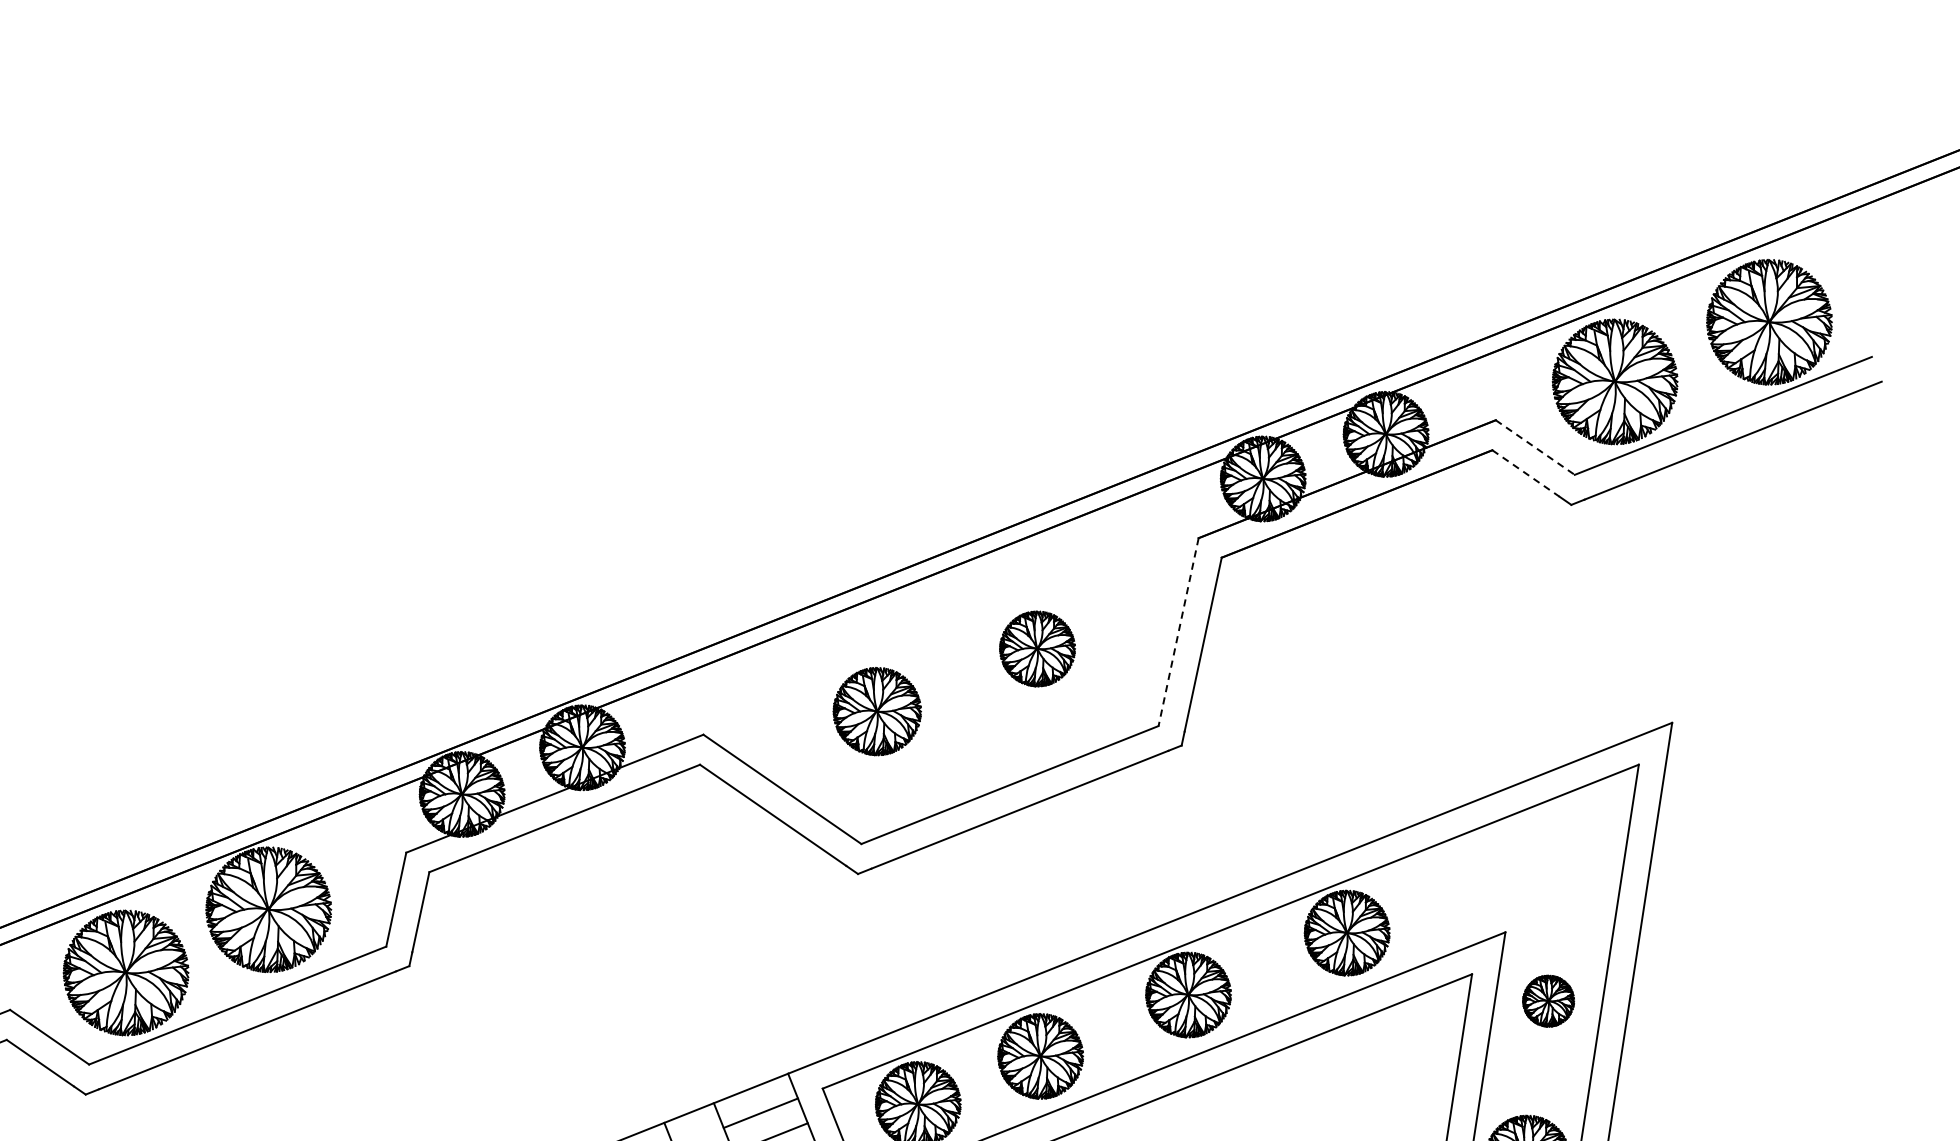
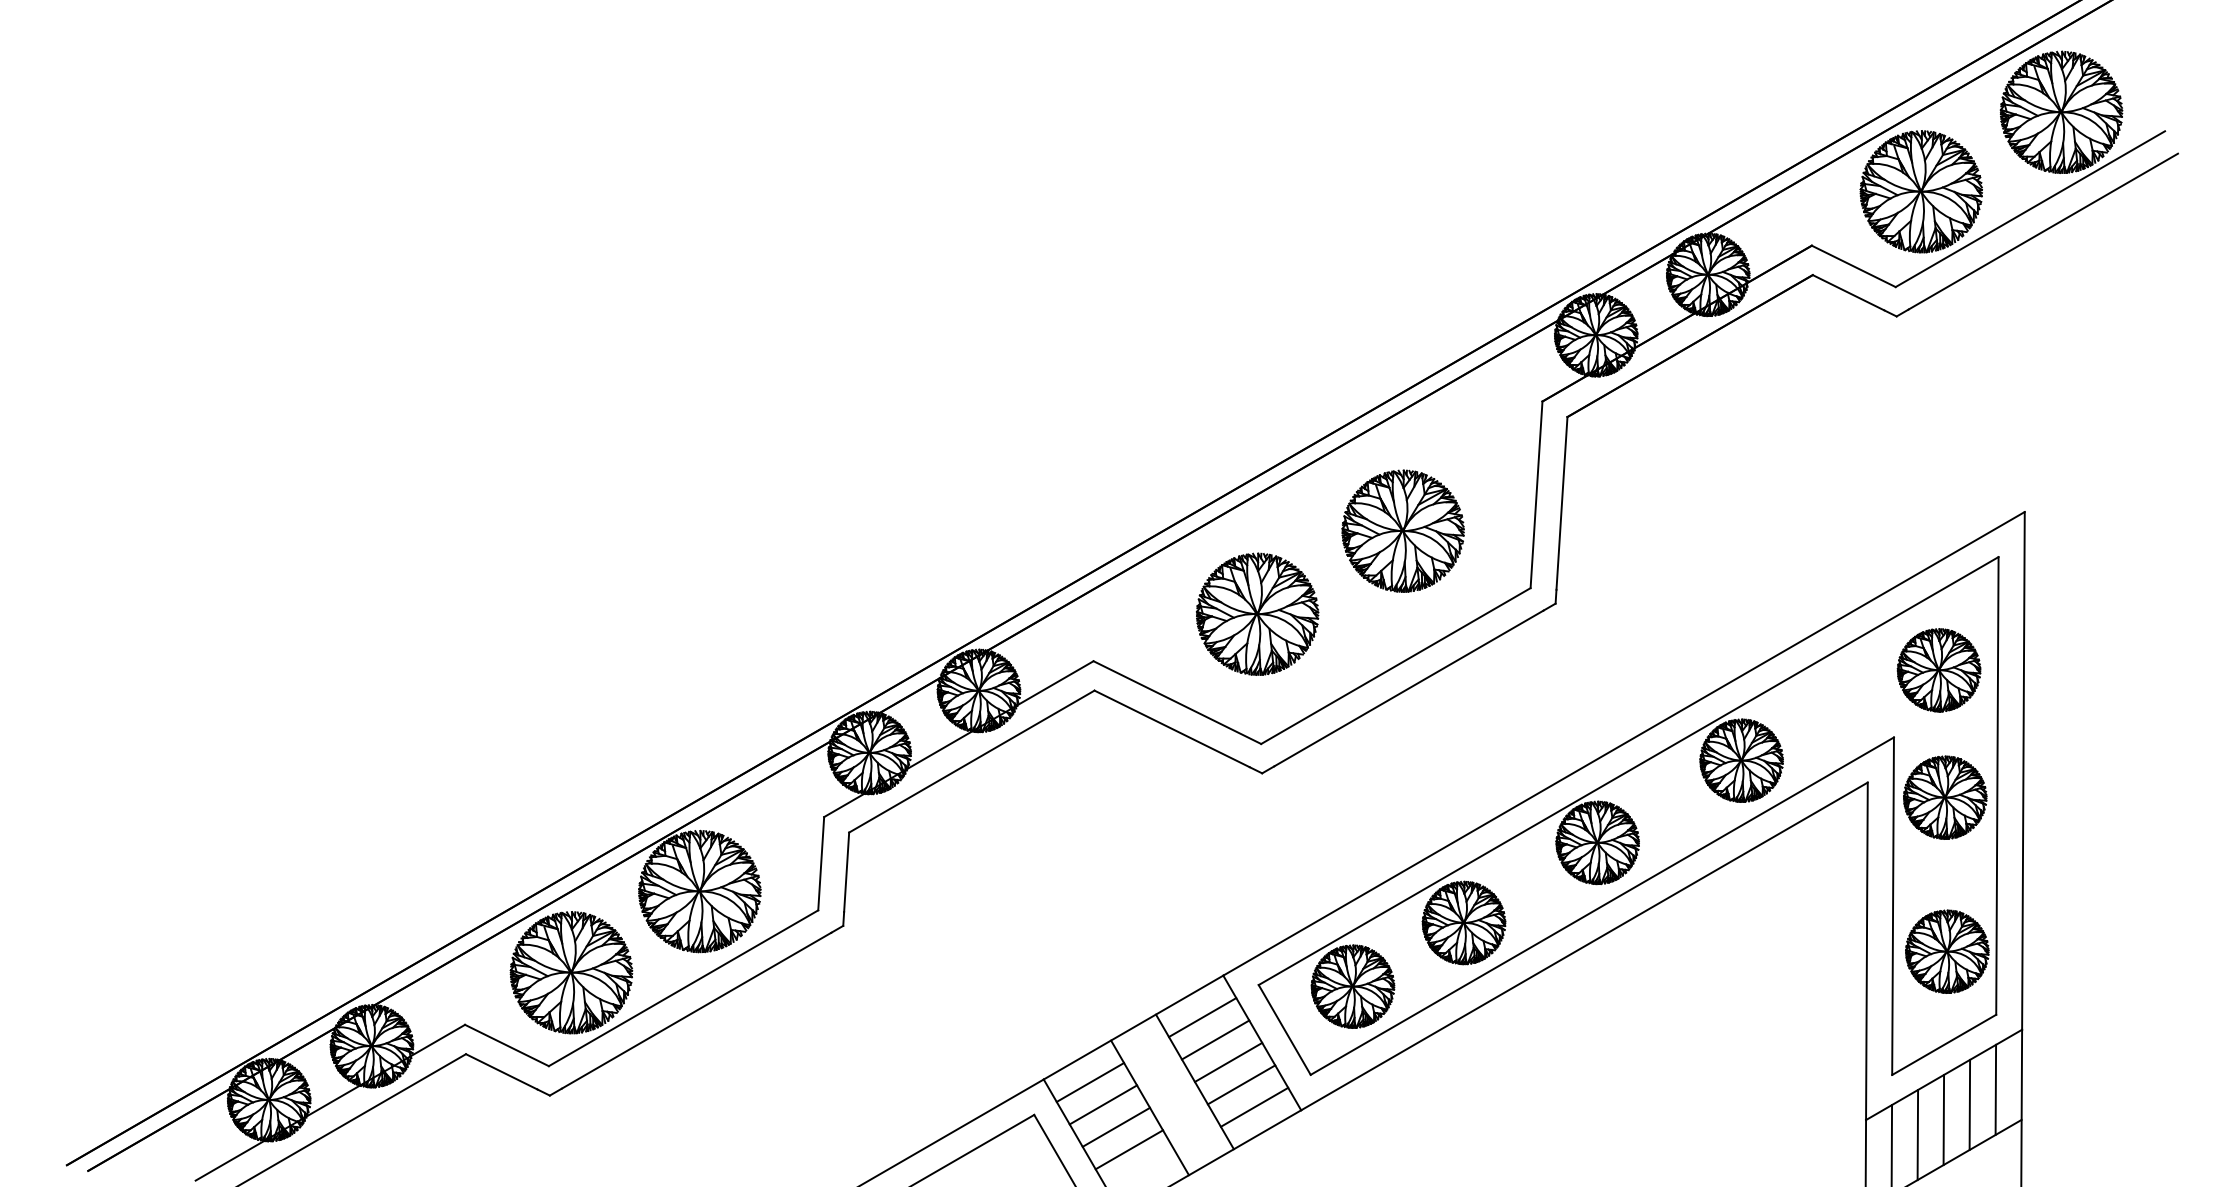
line: (1535, 447) -> (1853, 266), dashed -> solid
line: (1526, 473) -> (1848, 292), dashed -> solid
line: (1178, 632) -> (1536, 495), dashed -> solid
part: (1037, 648) -> (1402, 530), size x1.67
part: (877, 710) -> (1257, 613), size x1.43
part: (1560, 870) -> (1938, 670), added
part: (1548, 1001) -> (1945, 797), size x1.67

